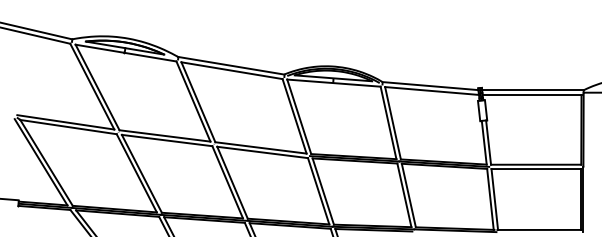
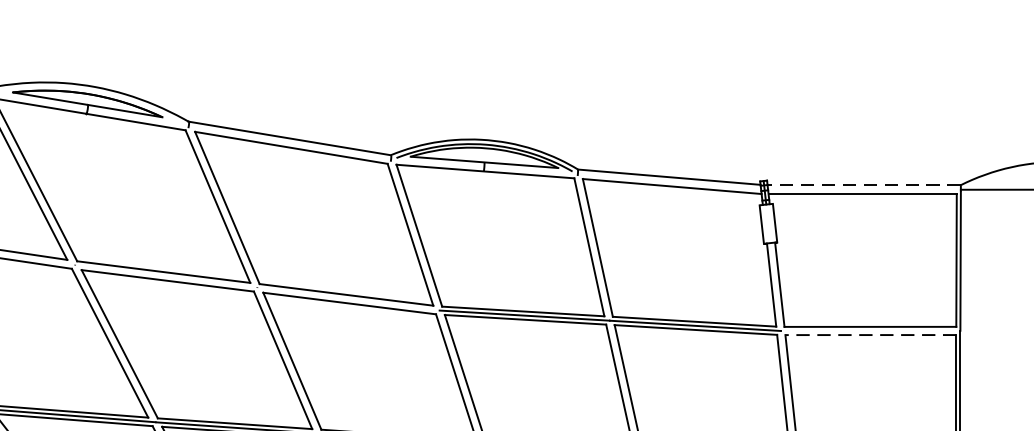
line: (532, 90) -> (863, 185), solid -> dashed
line: (536, 169) -> (871, 335), solid -> dashed

